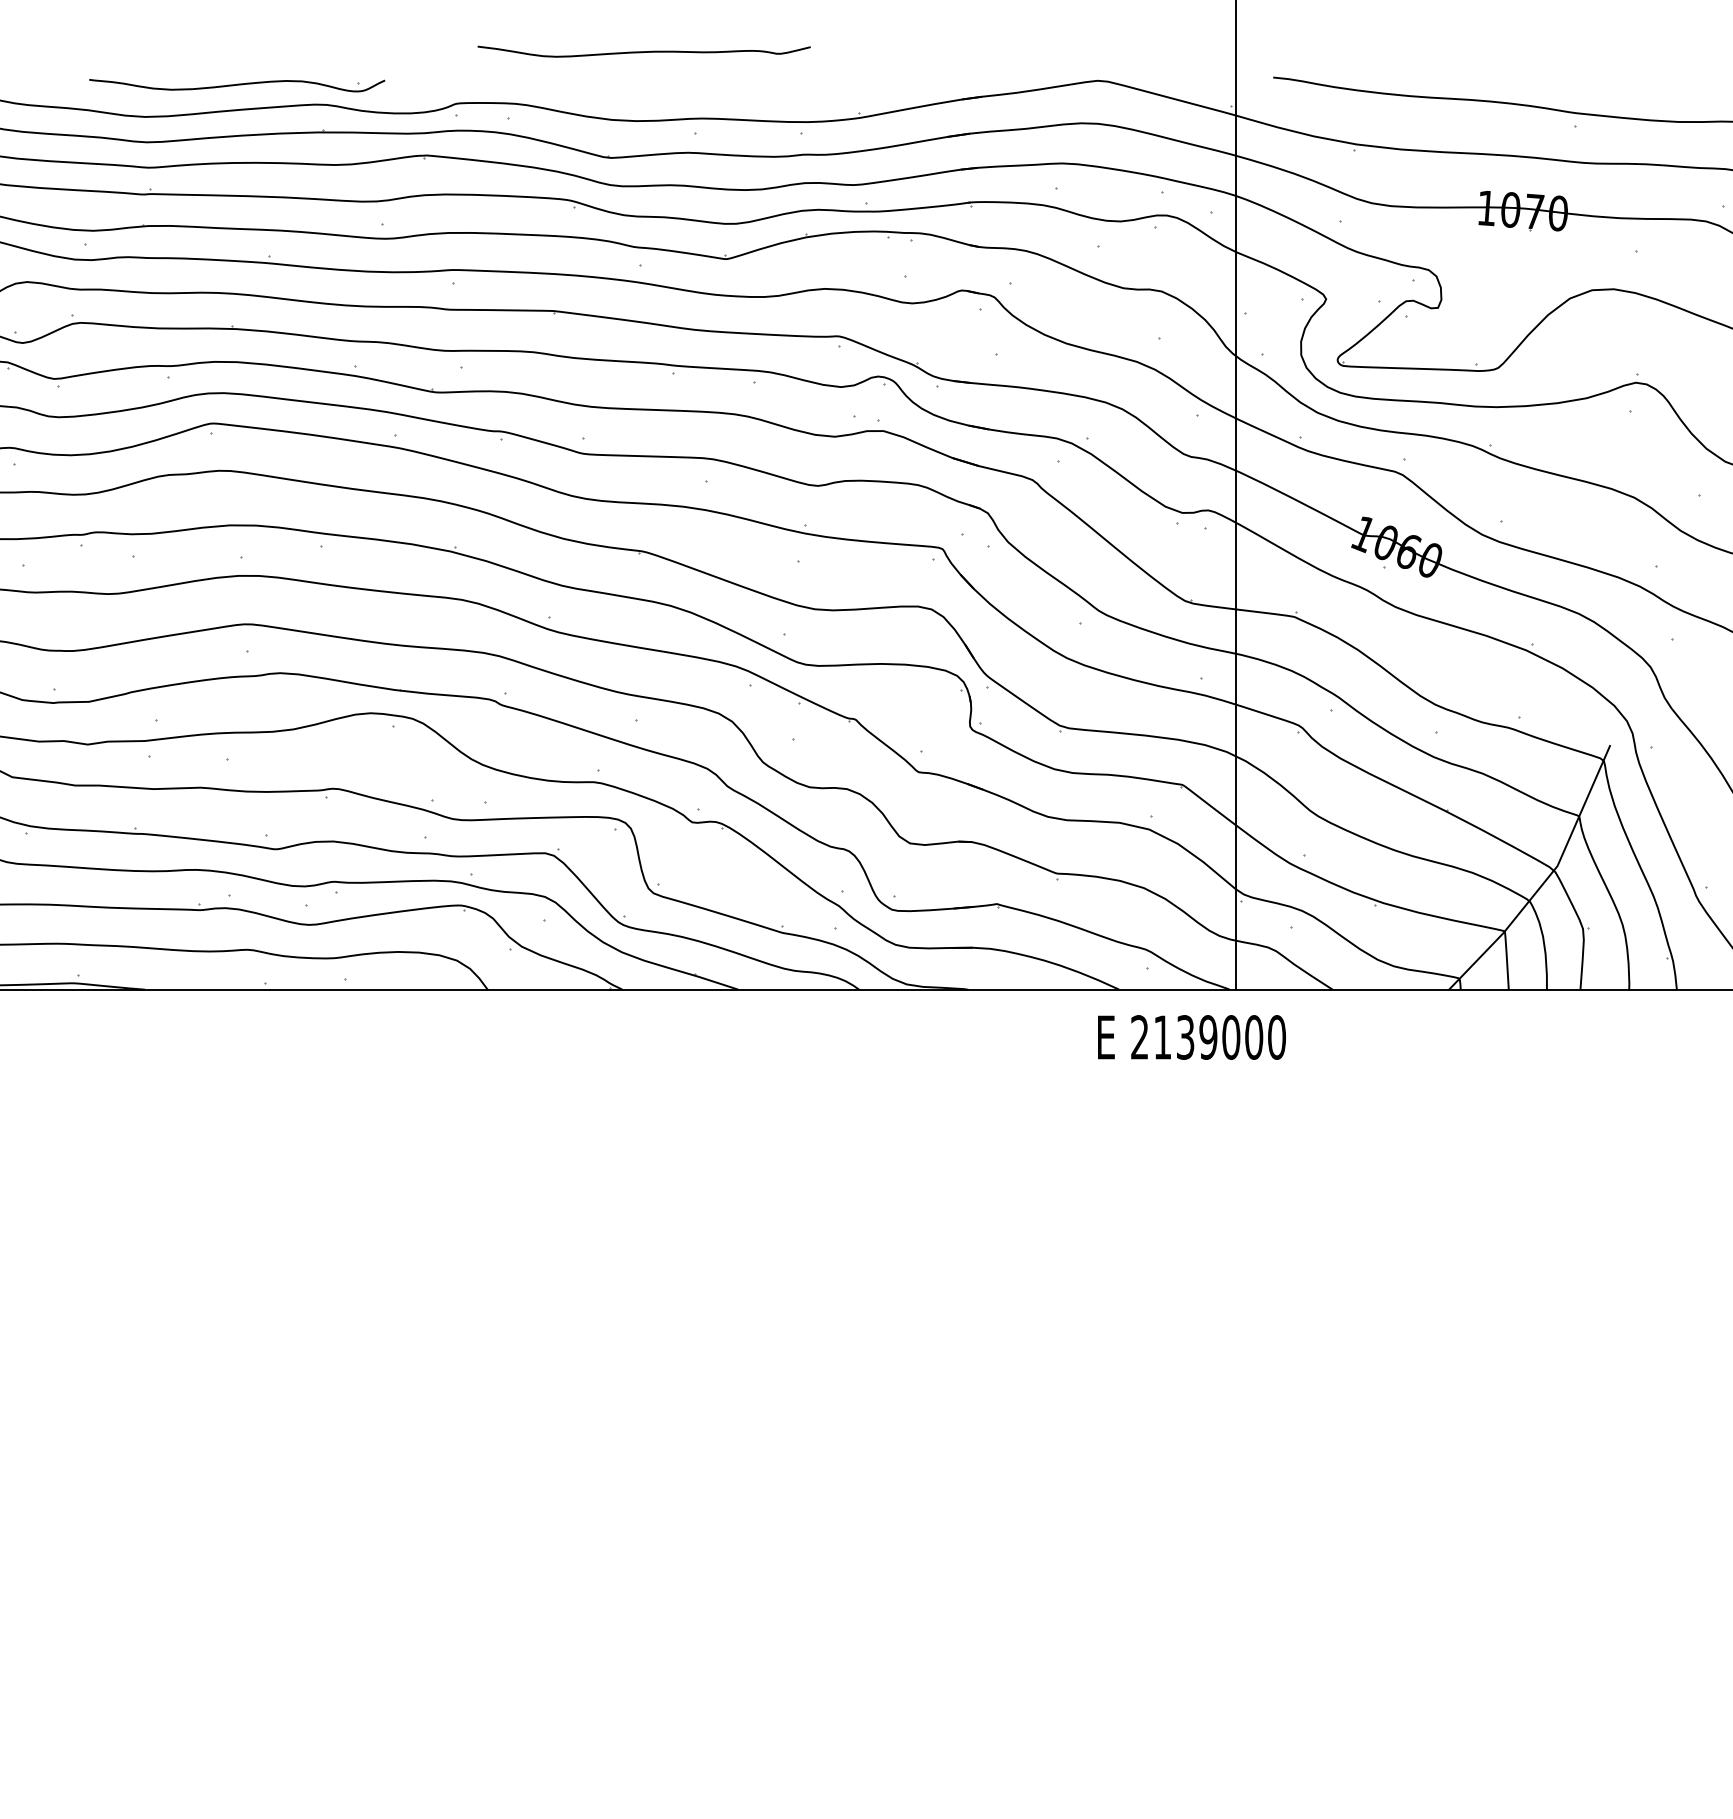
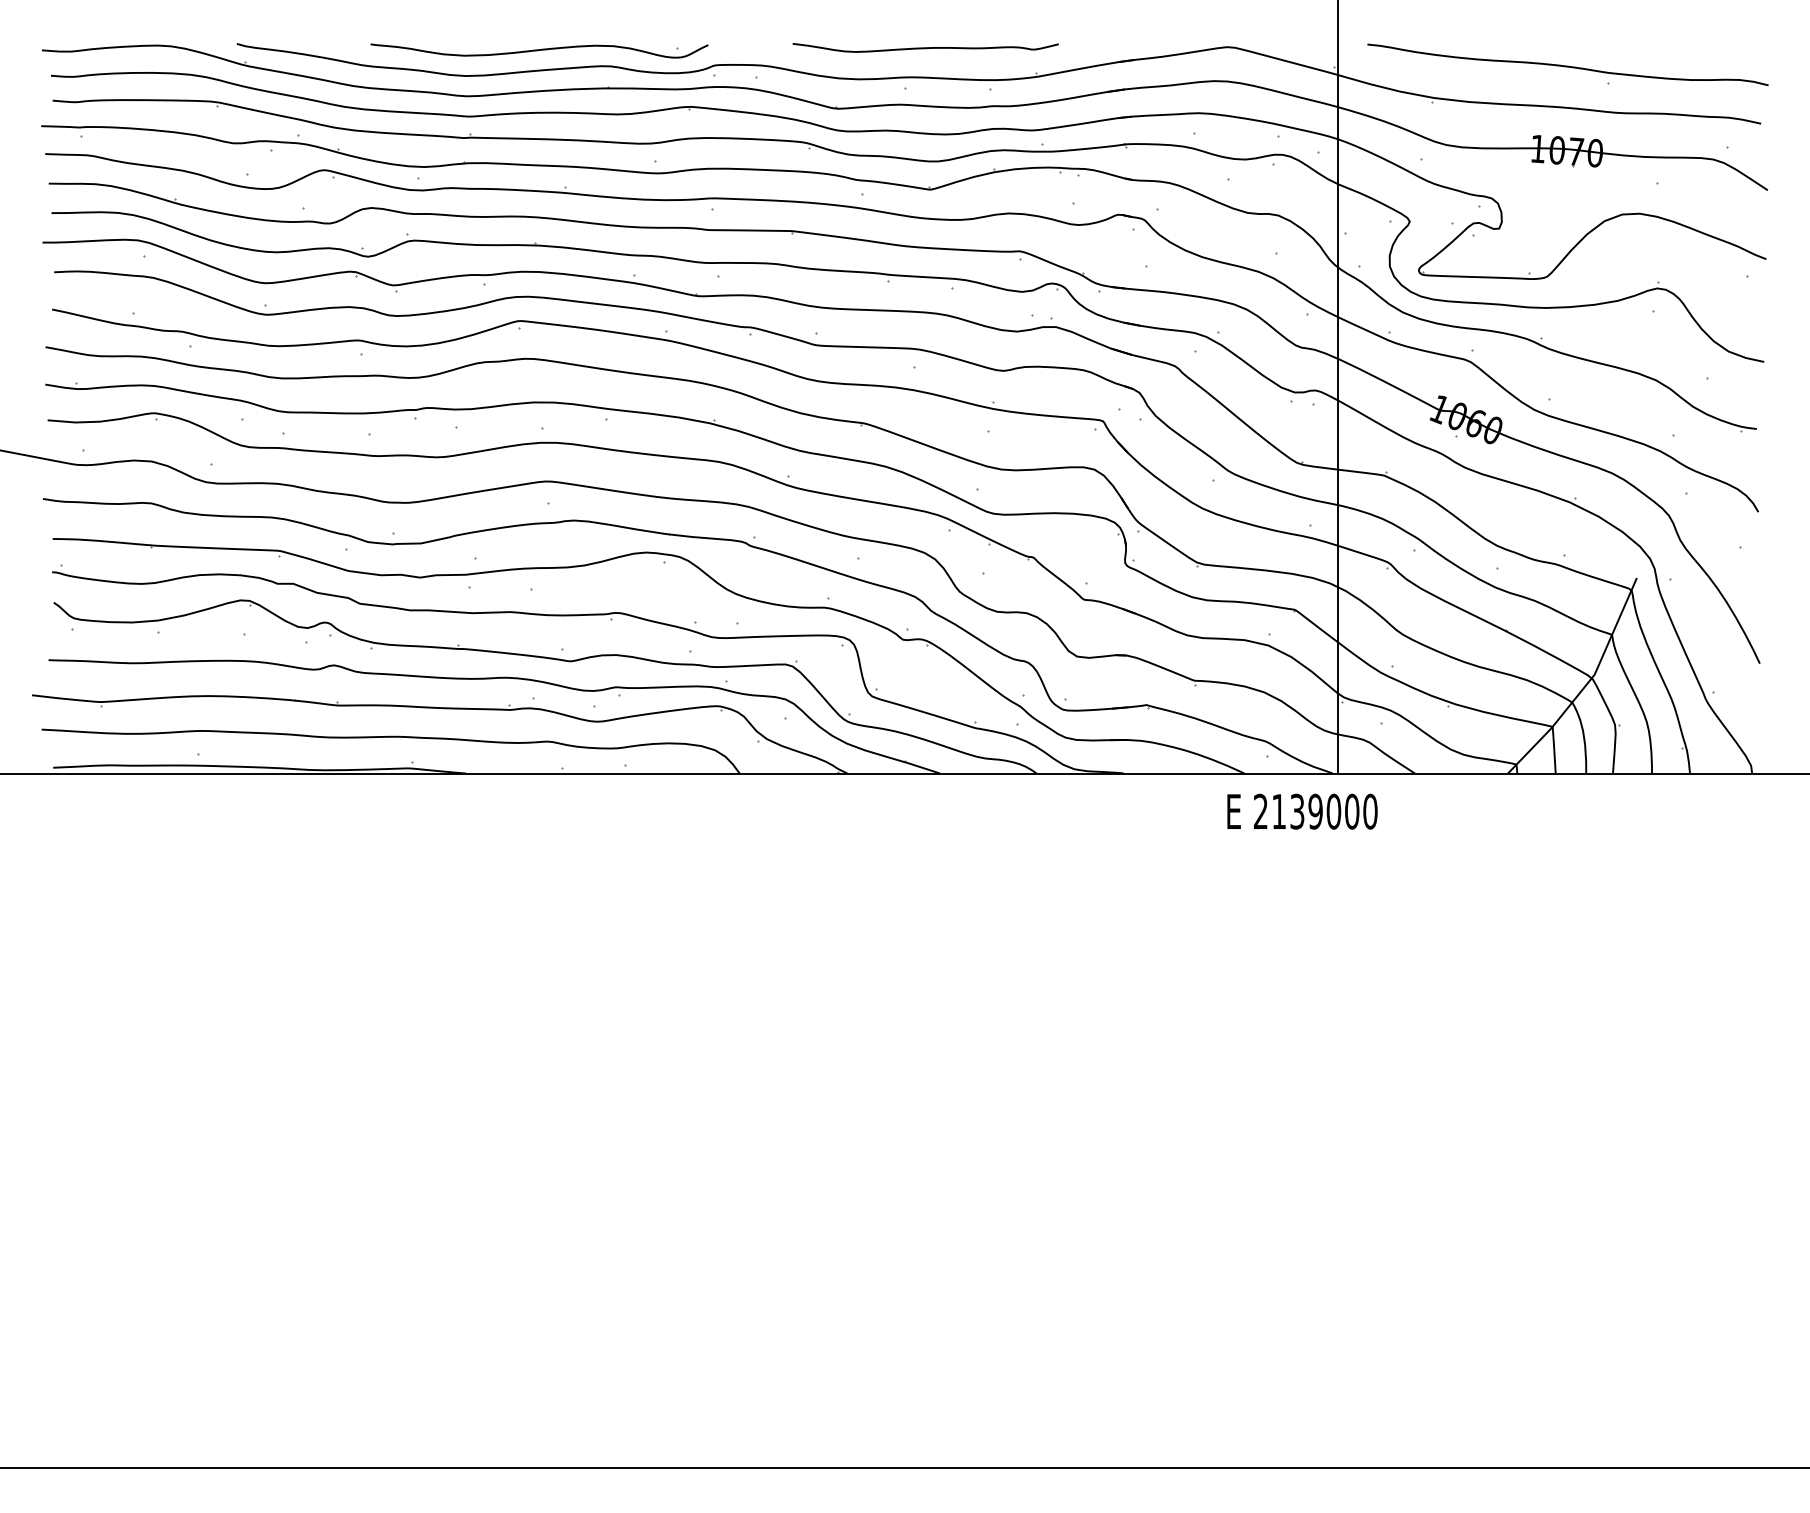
curve: (643, 51) -> (925, 47), moved
part: (237, 84) -> (539, 50), size x1.43

